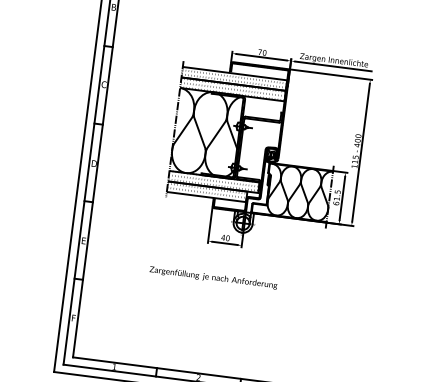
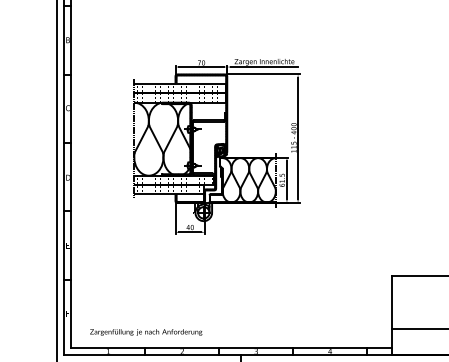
text: (213, 278) -> (146, 332), moved

